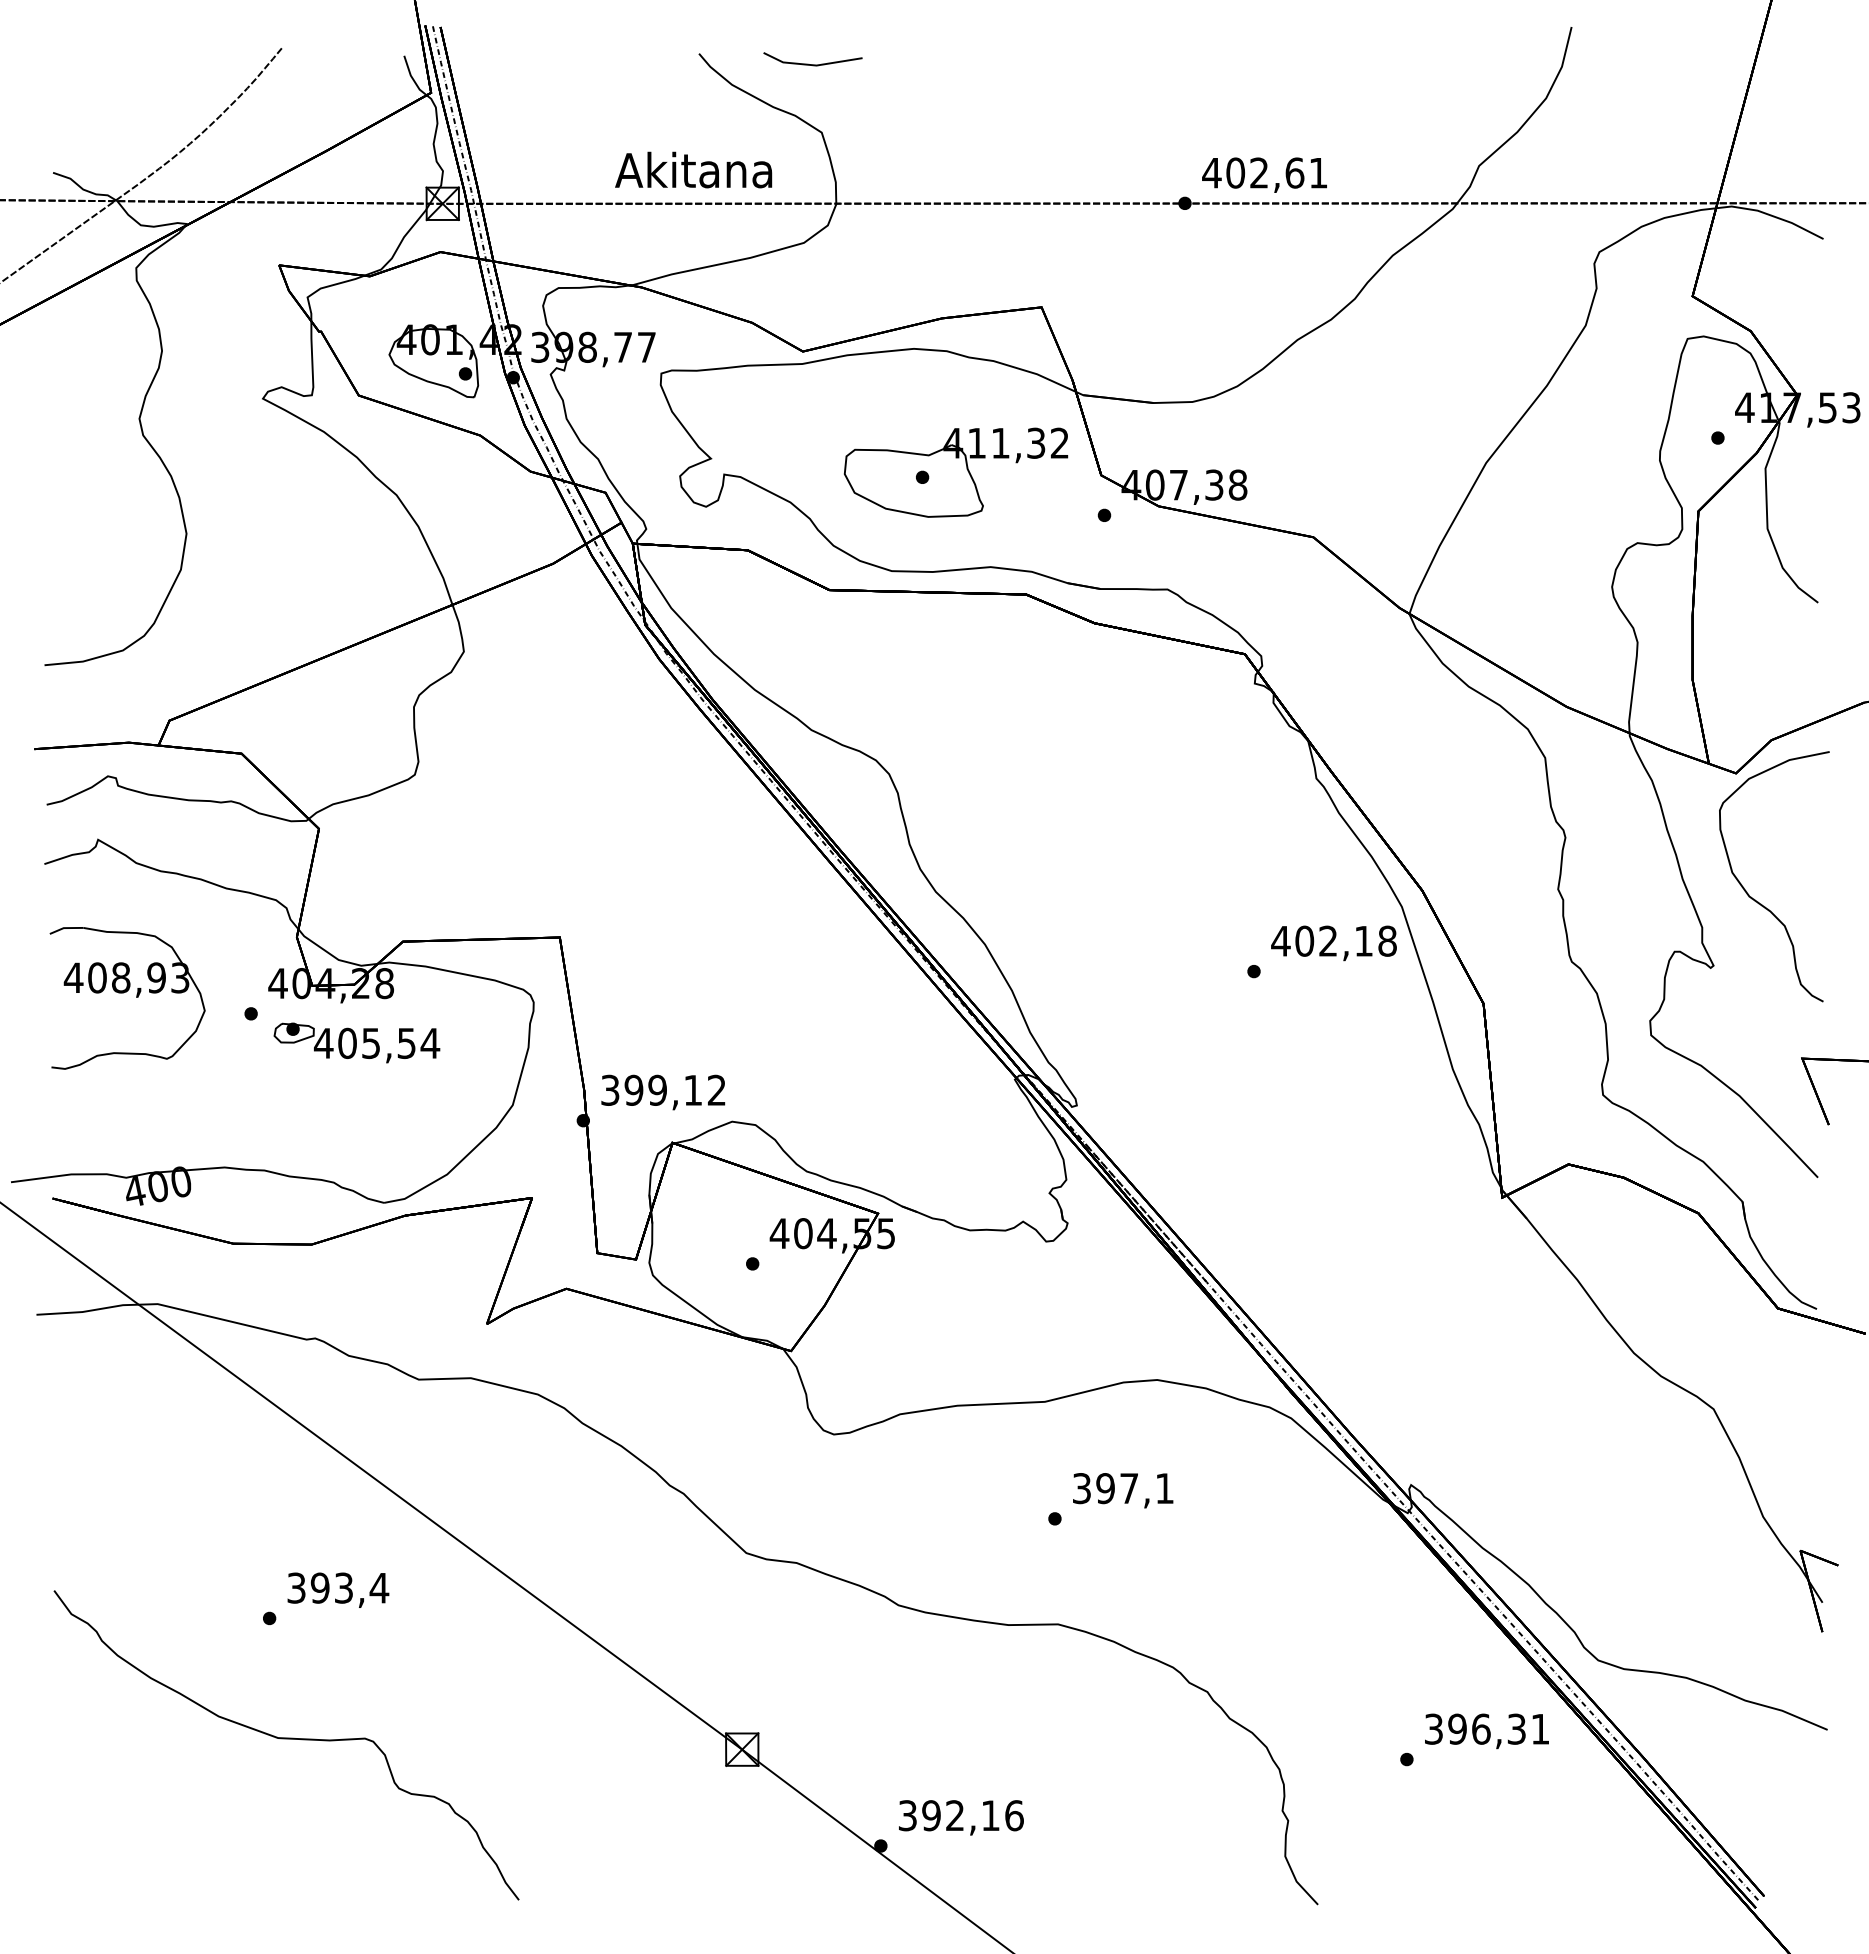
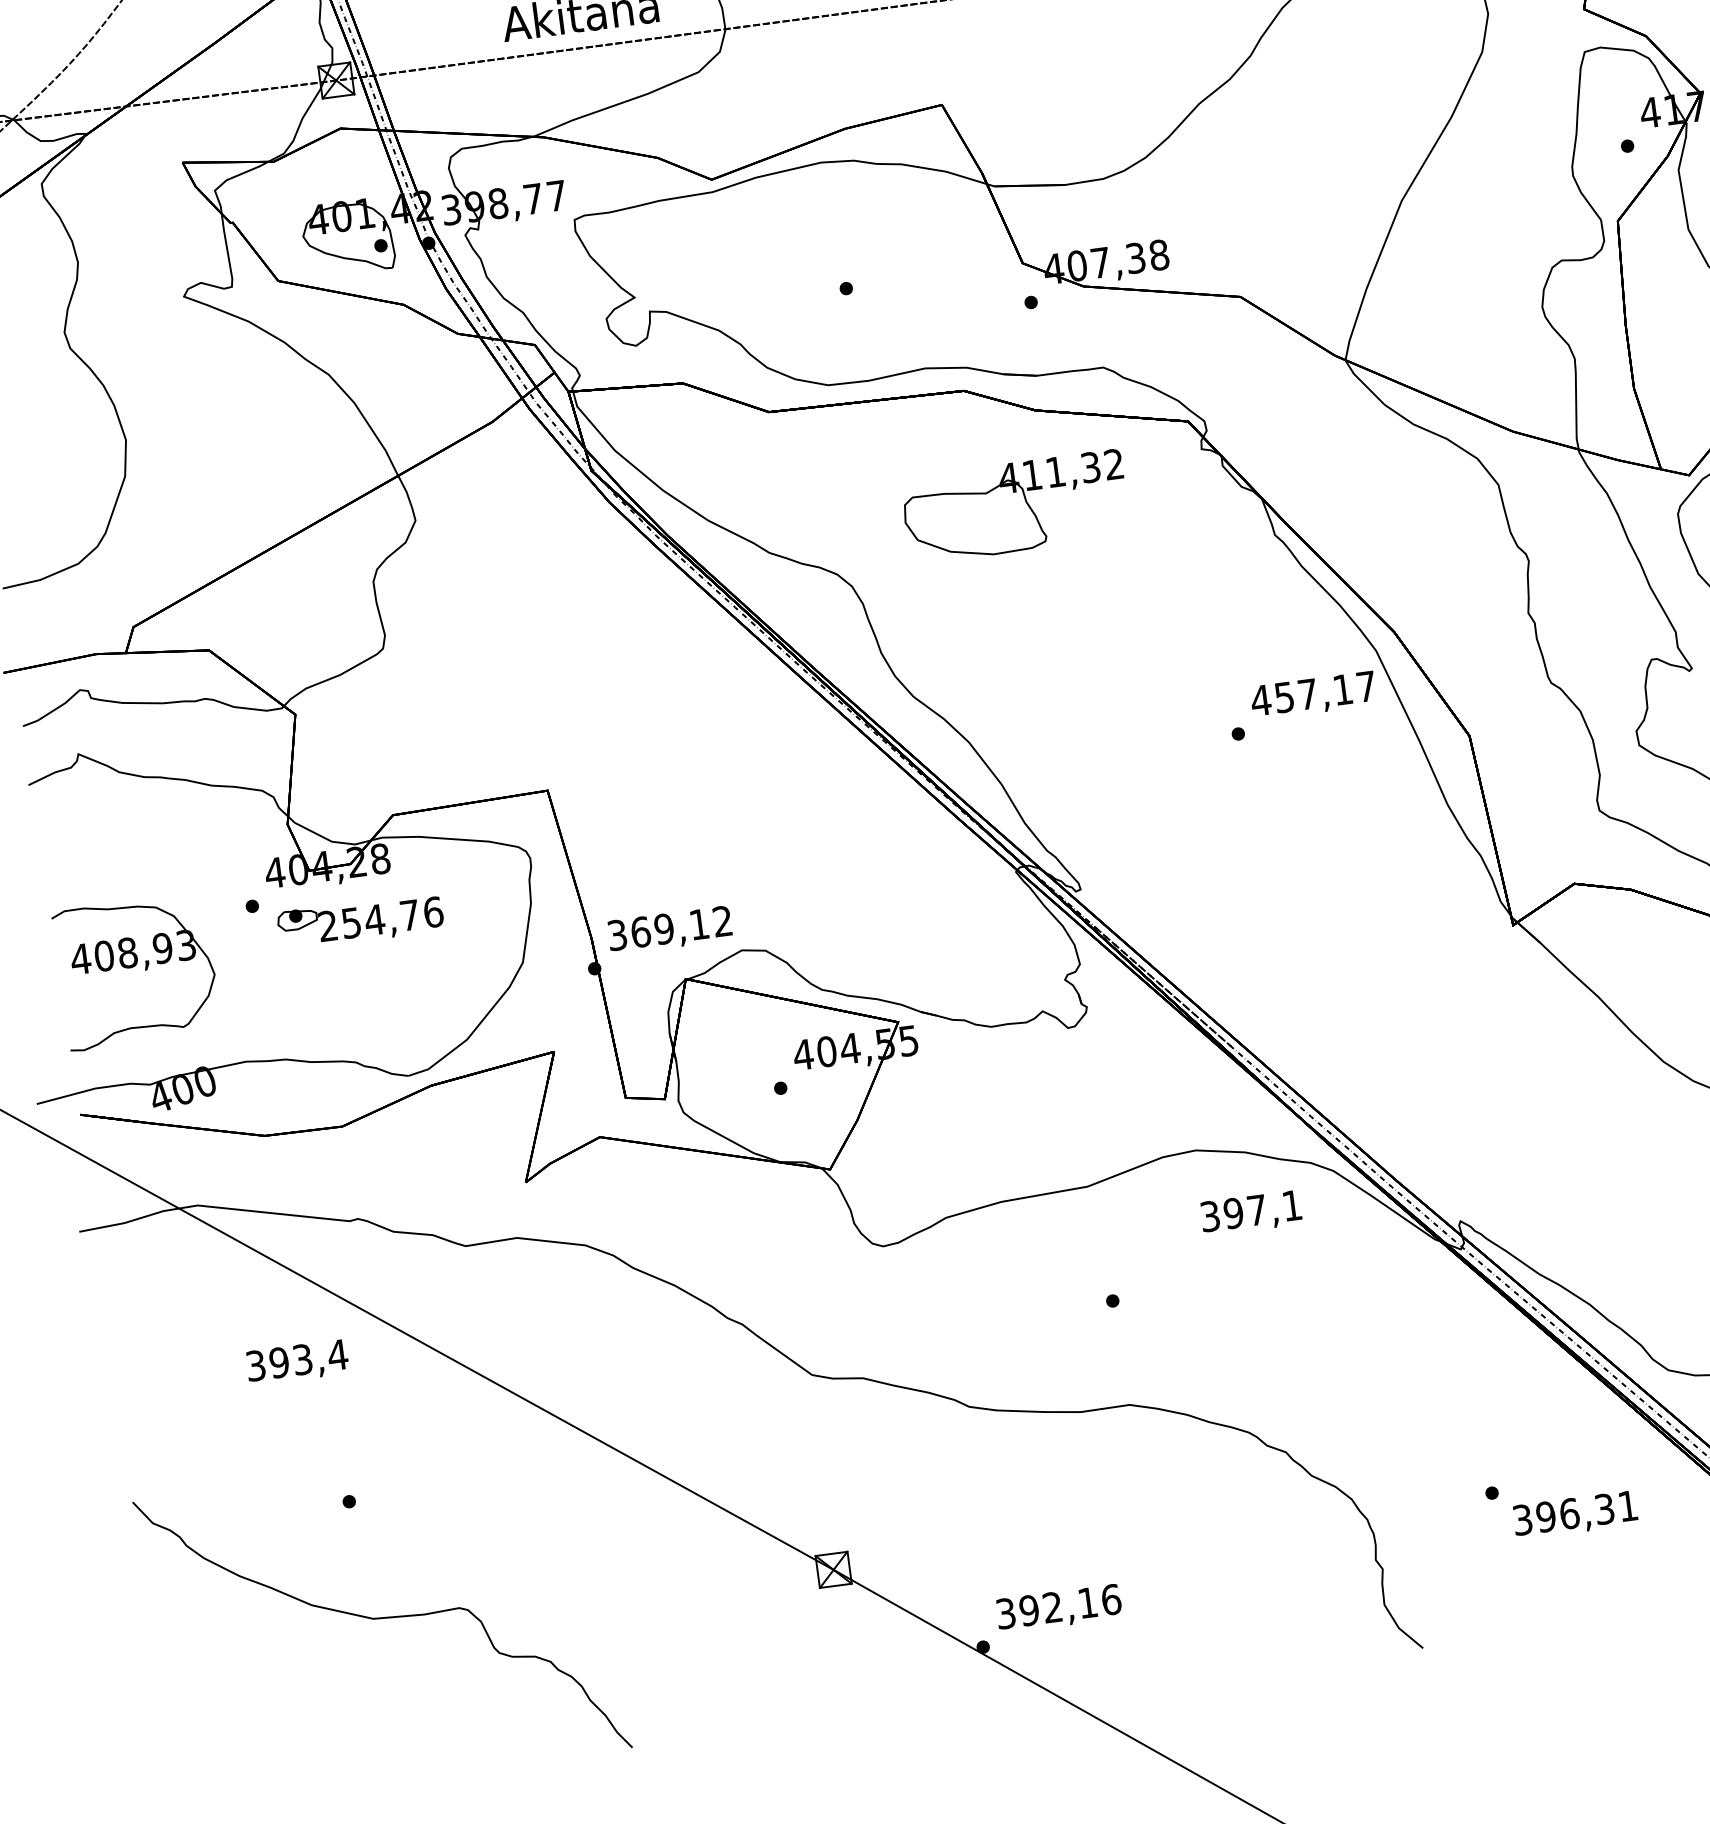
part: (955, 472) -> (1014, 506), moved
text: (1345, 940) -> (1324, 691), 402,18 -> 457,17
part: (126, 992) -> (134, 966), moved
text: (376, 1043) -> (380, 919), 405,54 -> 254,76
text: (633, 1089) -> (640, 931), 399,12 -> 369,12
text: (1123, 1490) -> (1251, 1212), moved
text: (338, 1589) -> (297, 1361), moved
text: (1486, 1731) -> (1575, 1515), moved

